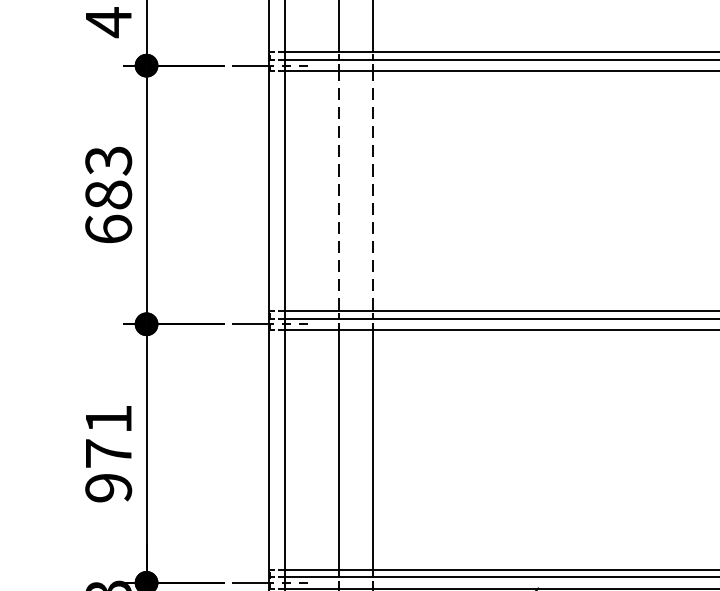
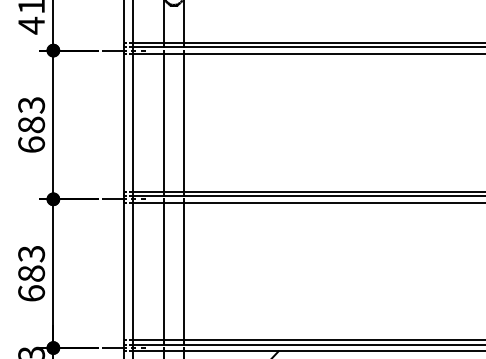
line: (339, 190) -> (164, 122), dashed -> solid
line: (372, 190) -> (183, 122), dashed -> solid
text: (108, 453) -> (31, 273), 971 -> 683

